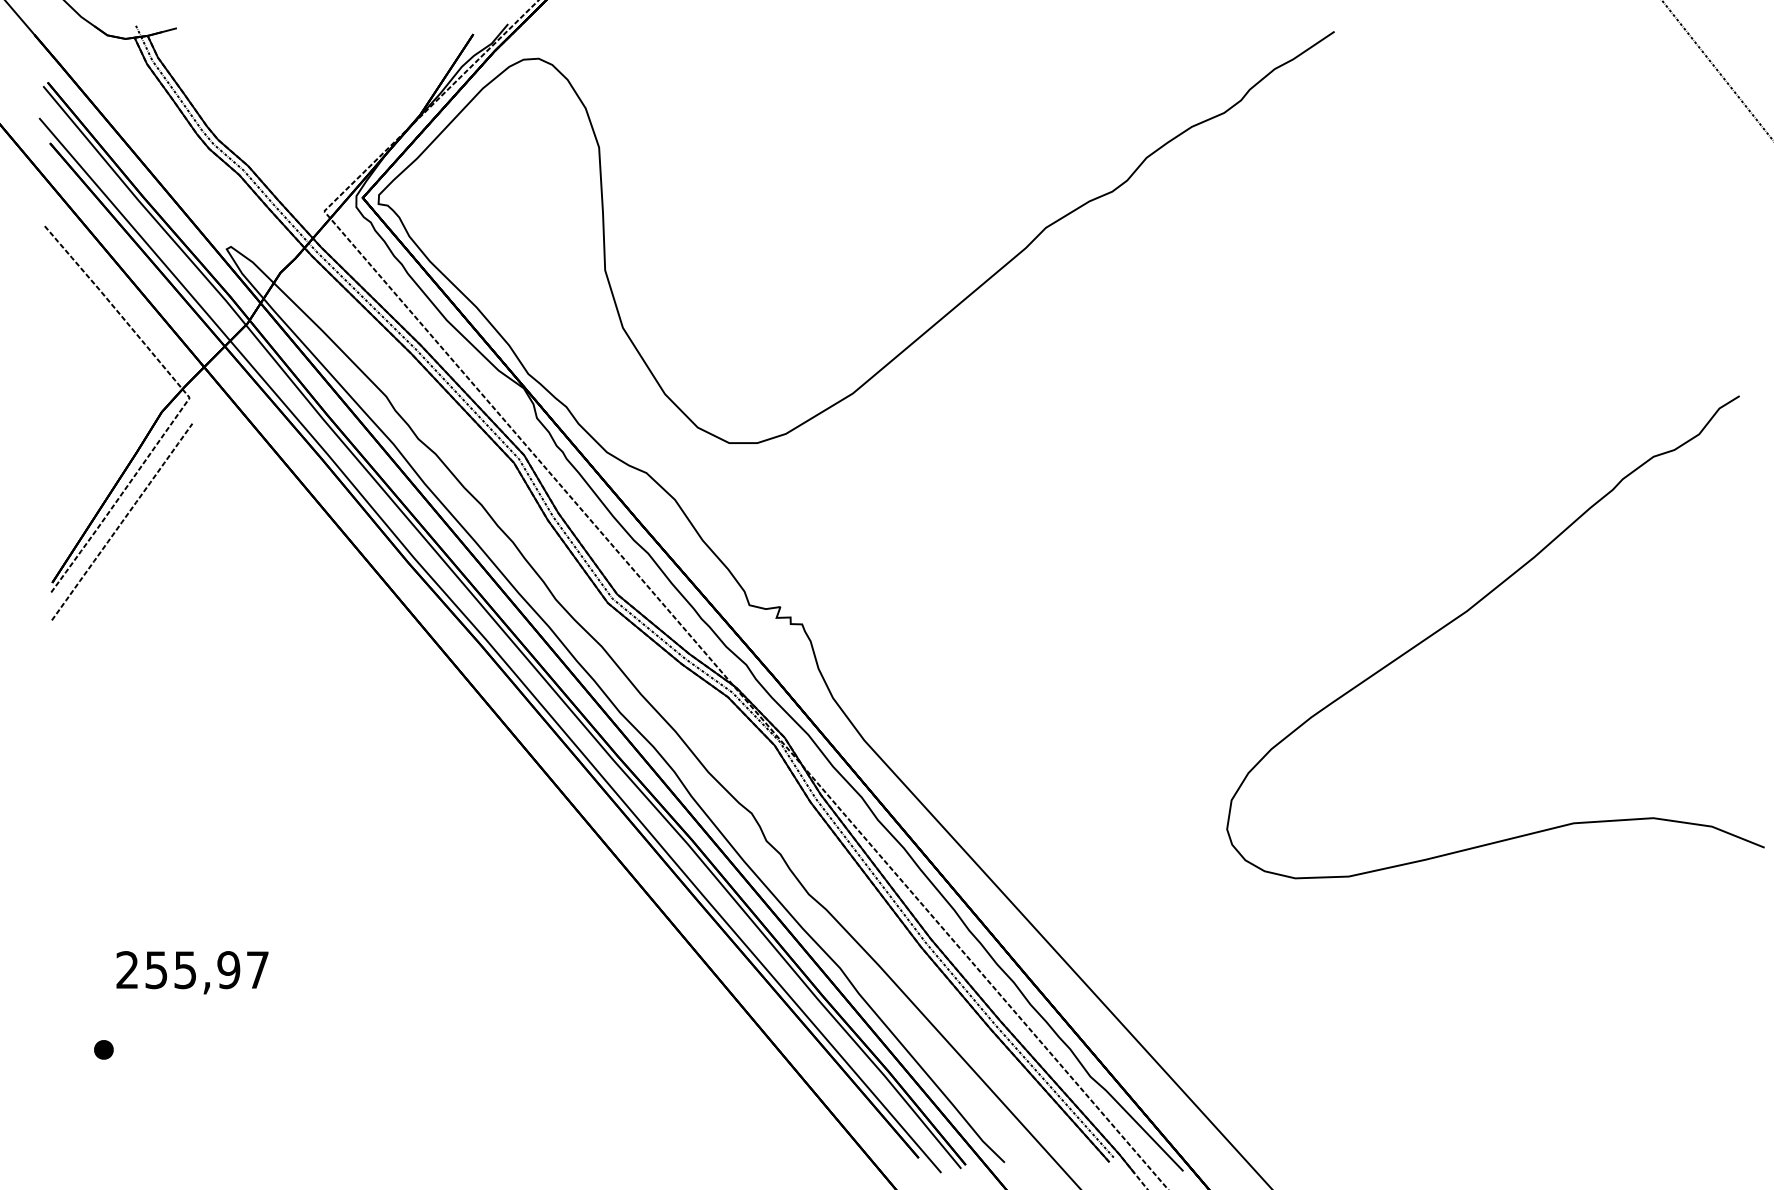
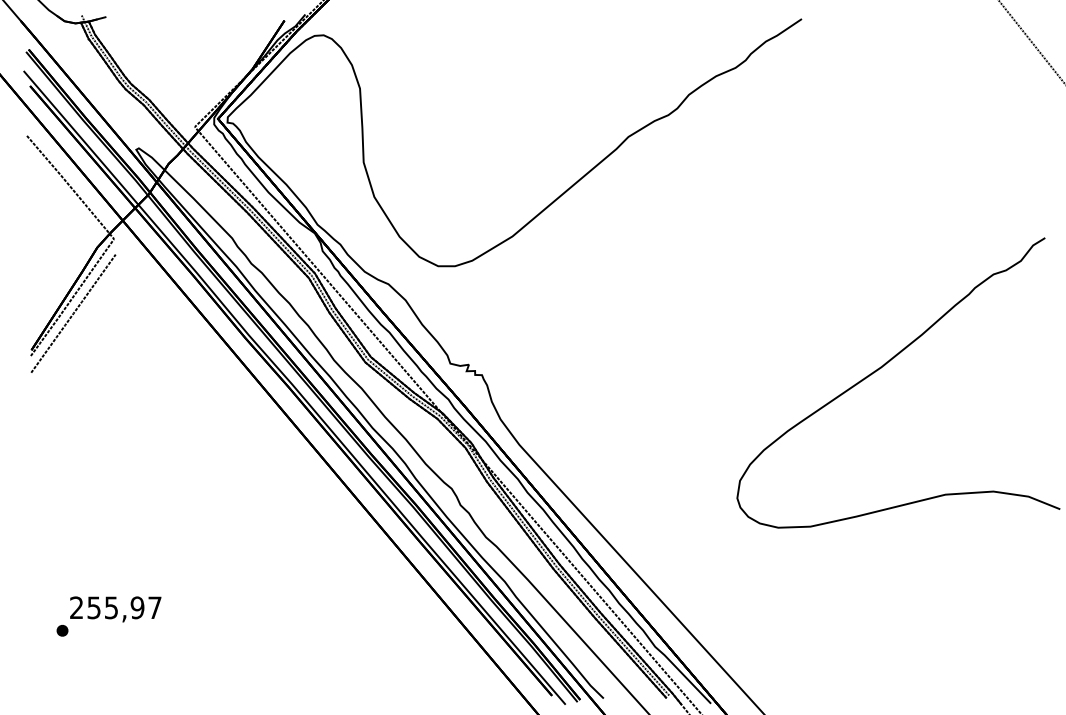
text: (192, 972) -> (115, 609), moved

